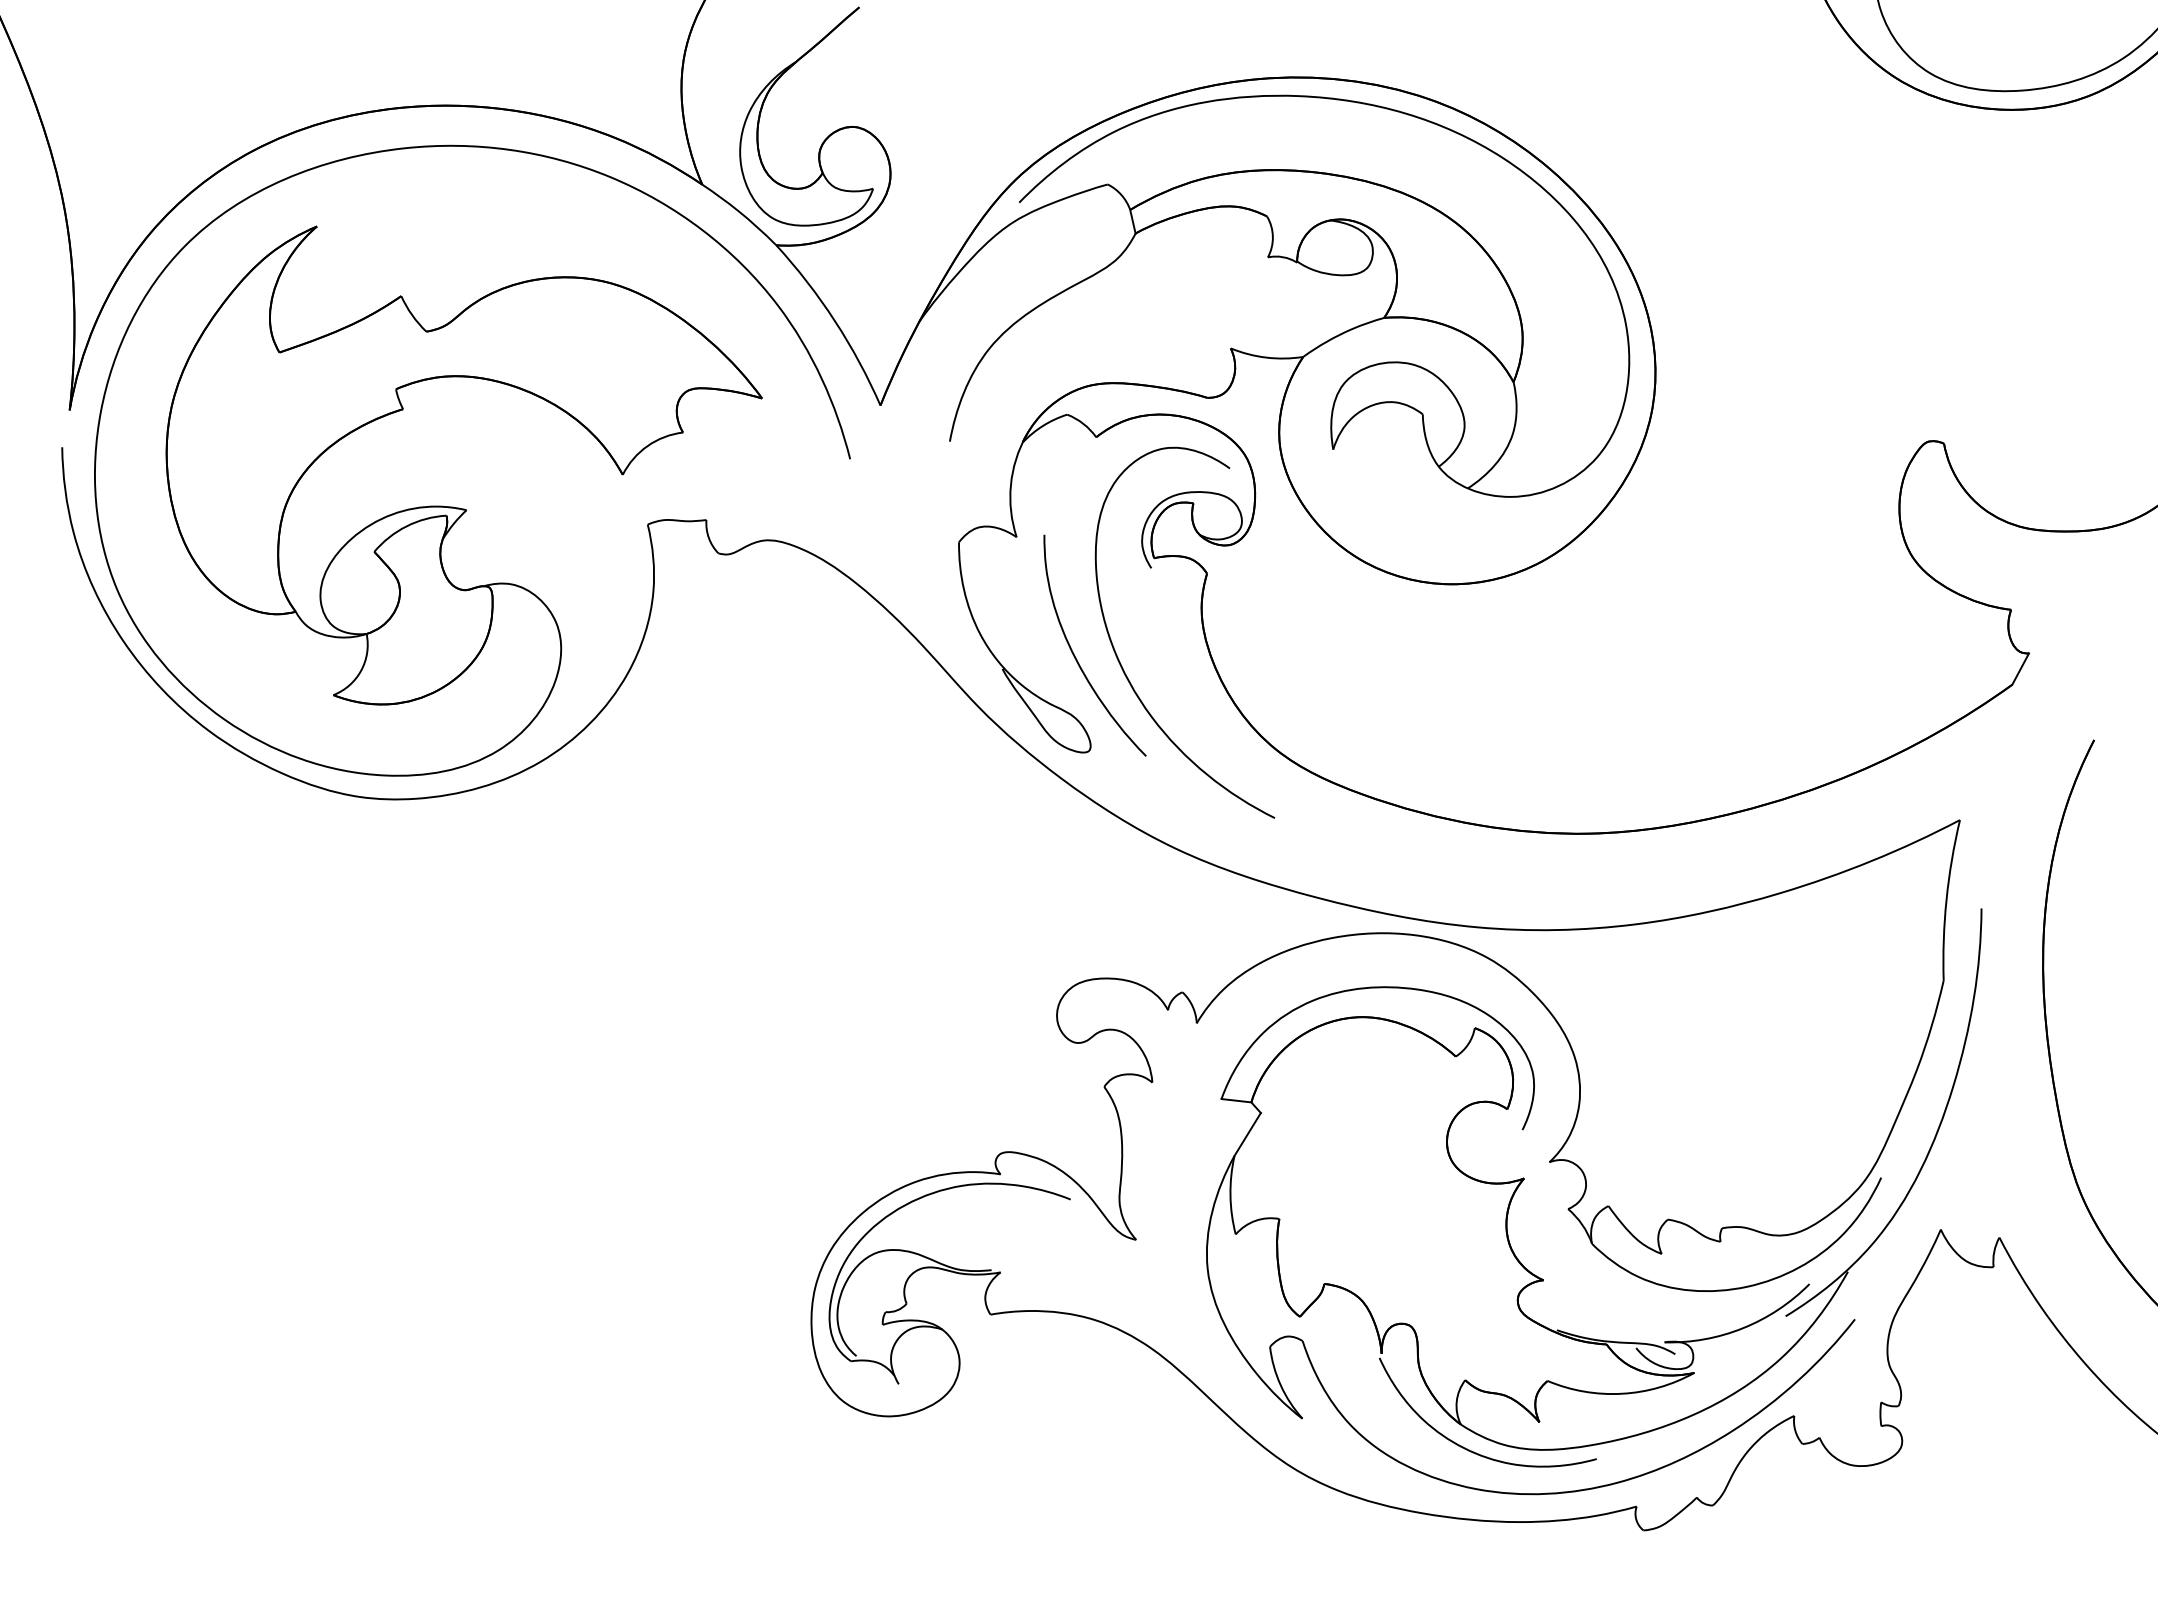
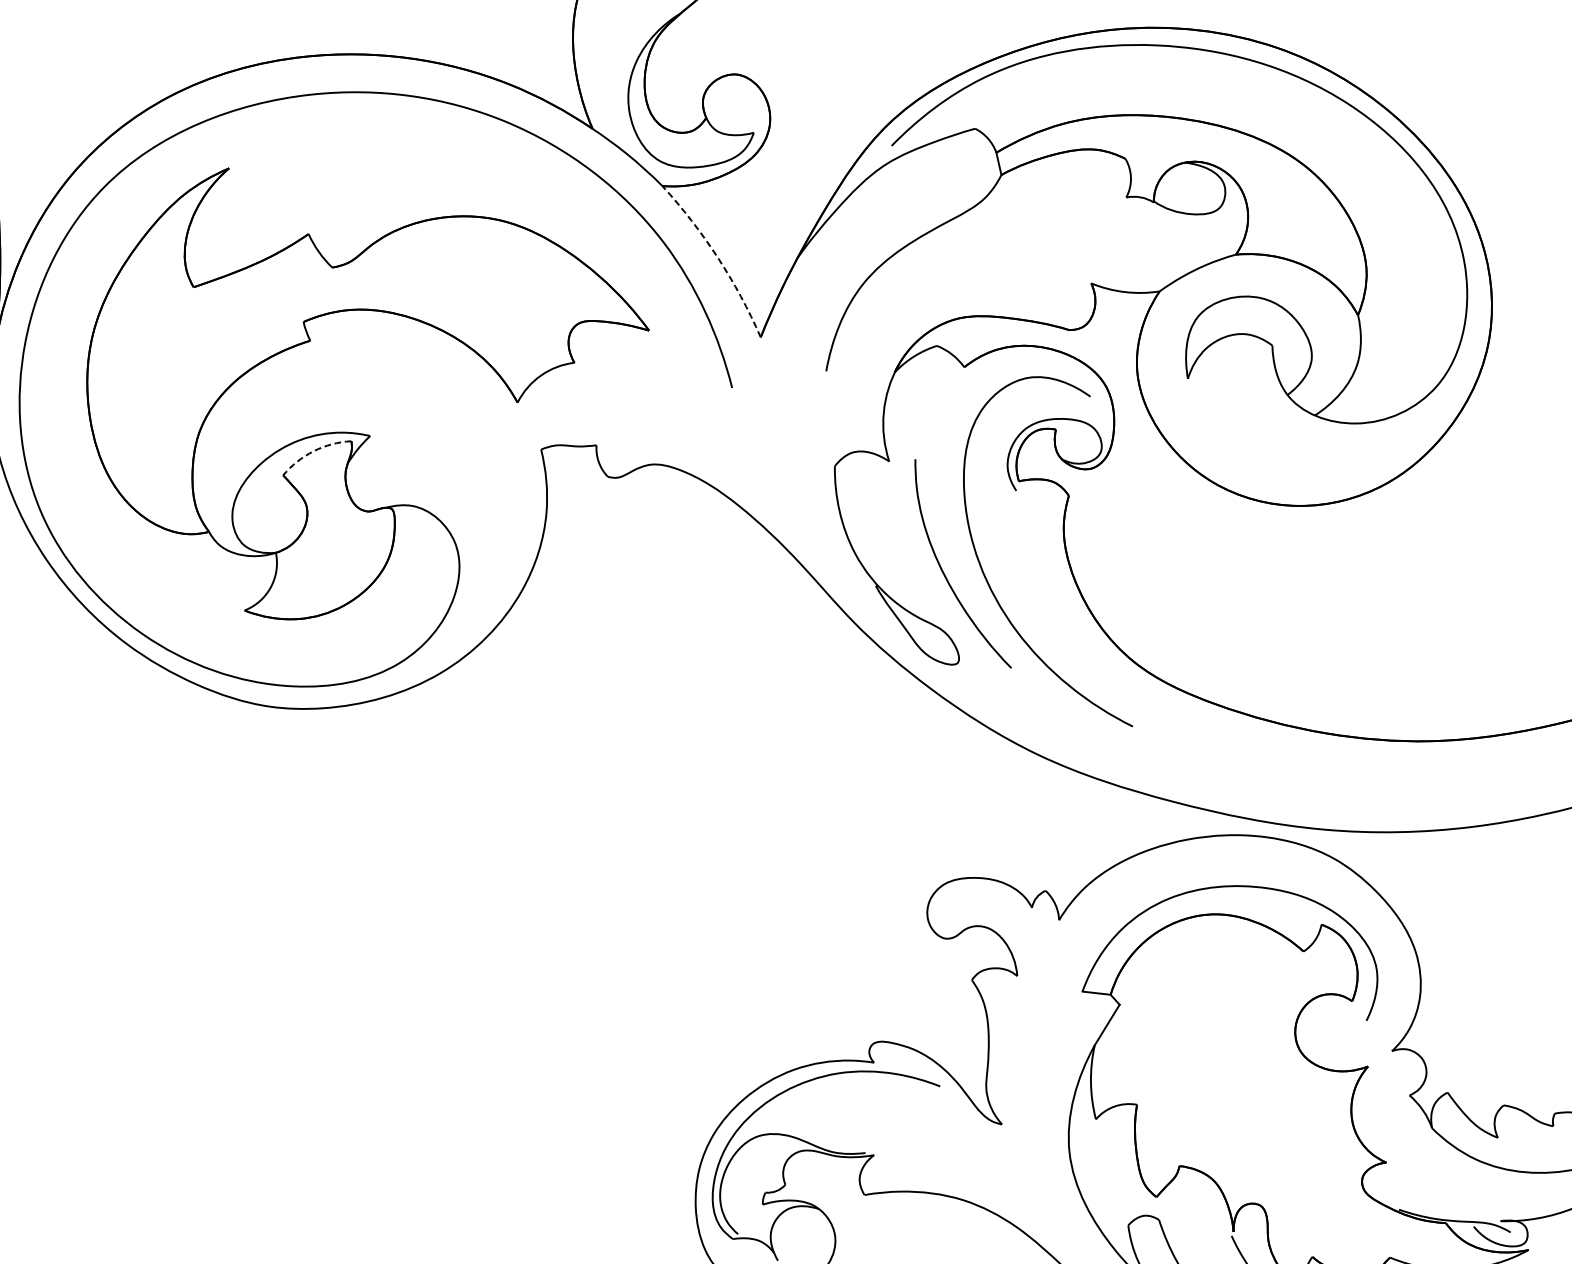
arc: (834, 321) -> (717, 258), solid -> dashed
arc: (406, 526) -> (313, 451), solid -> dashed

